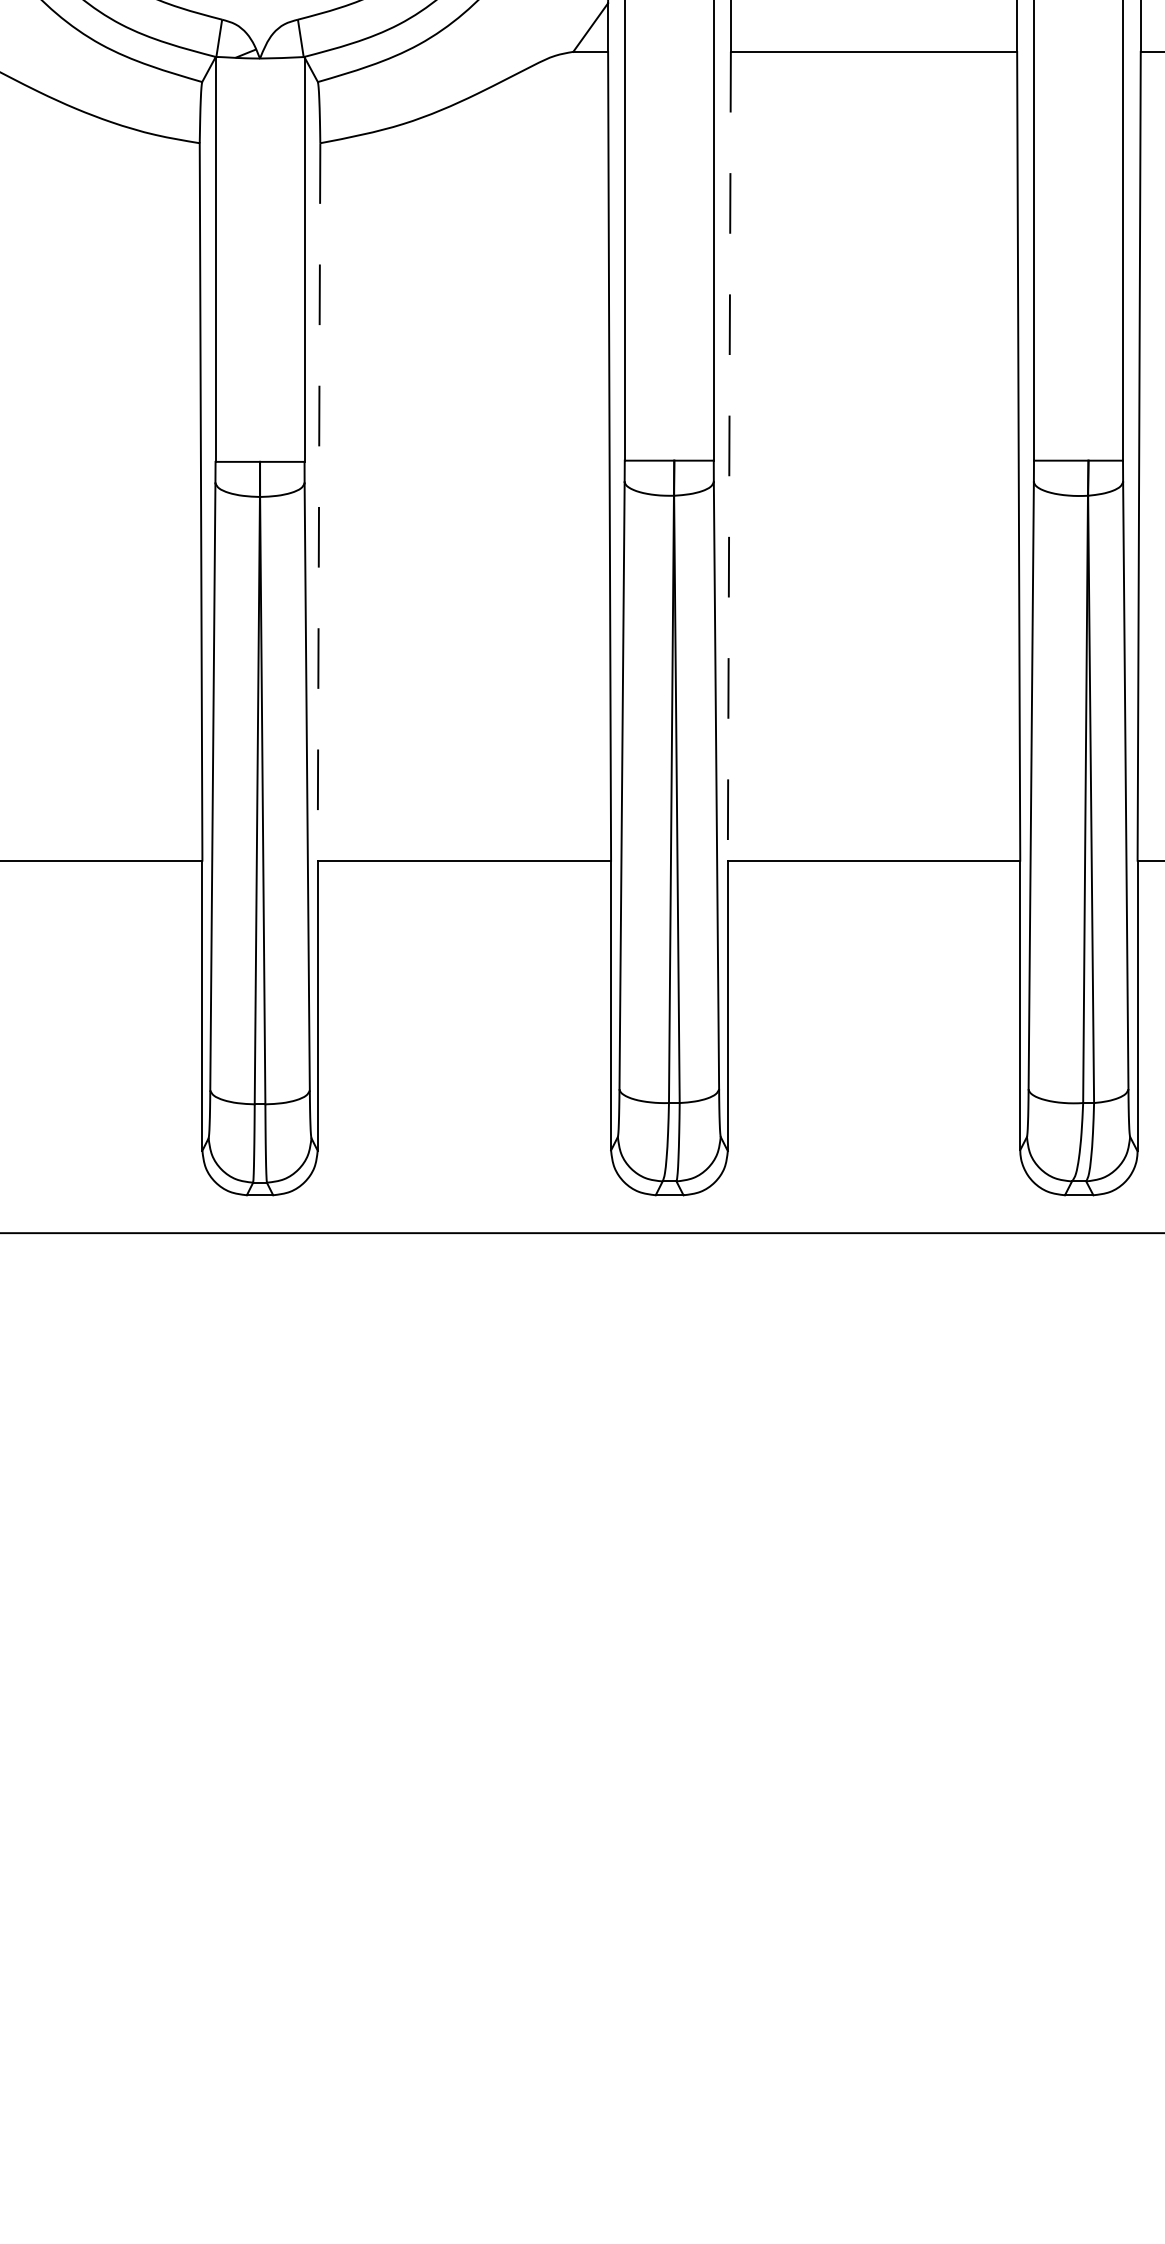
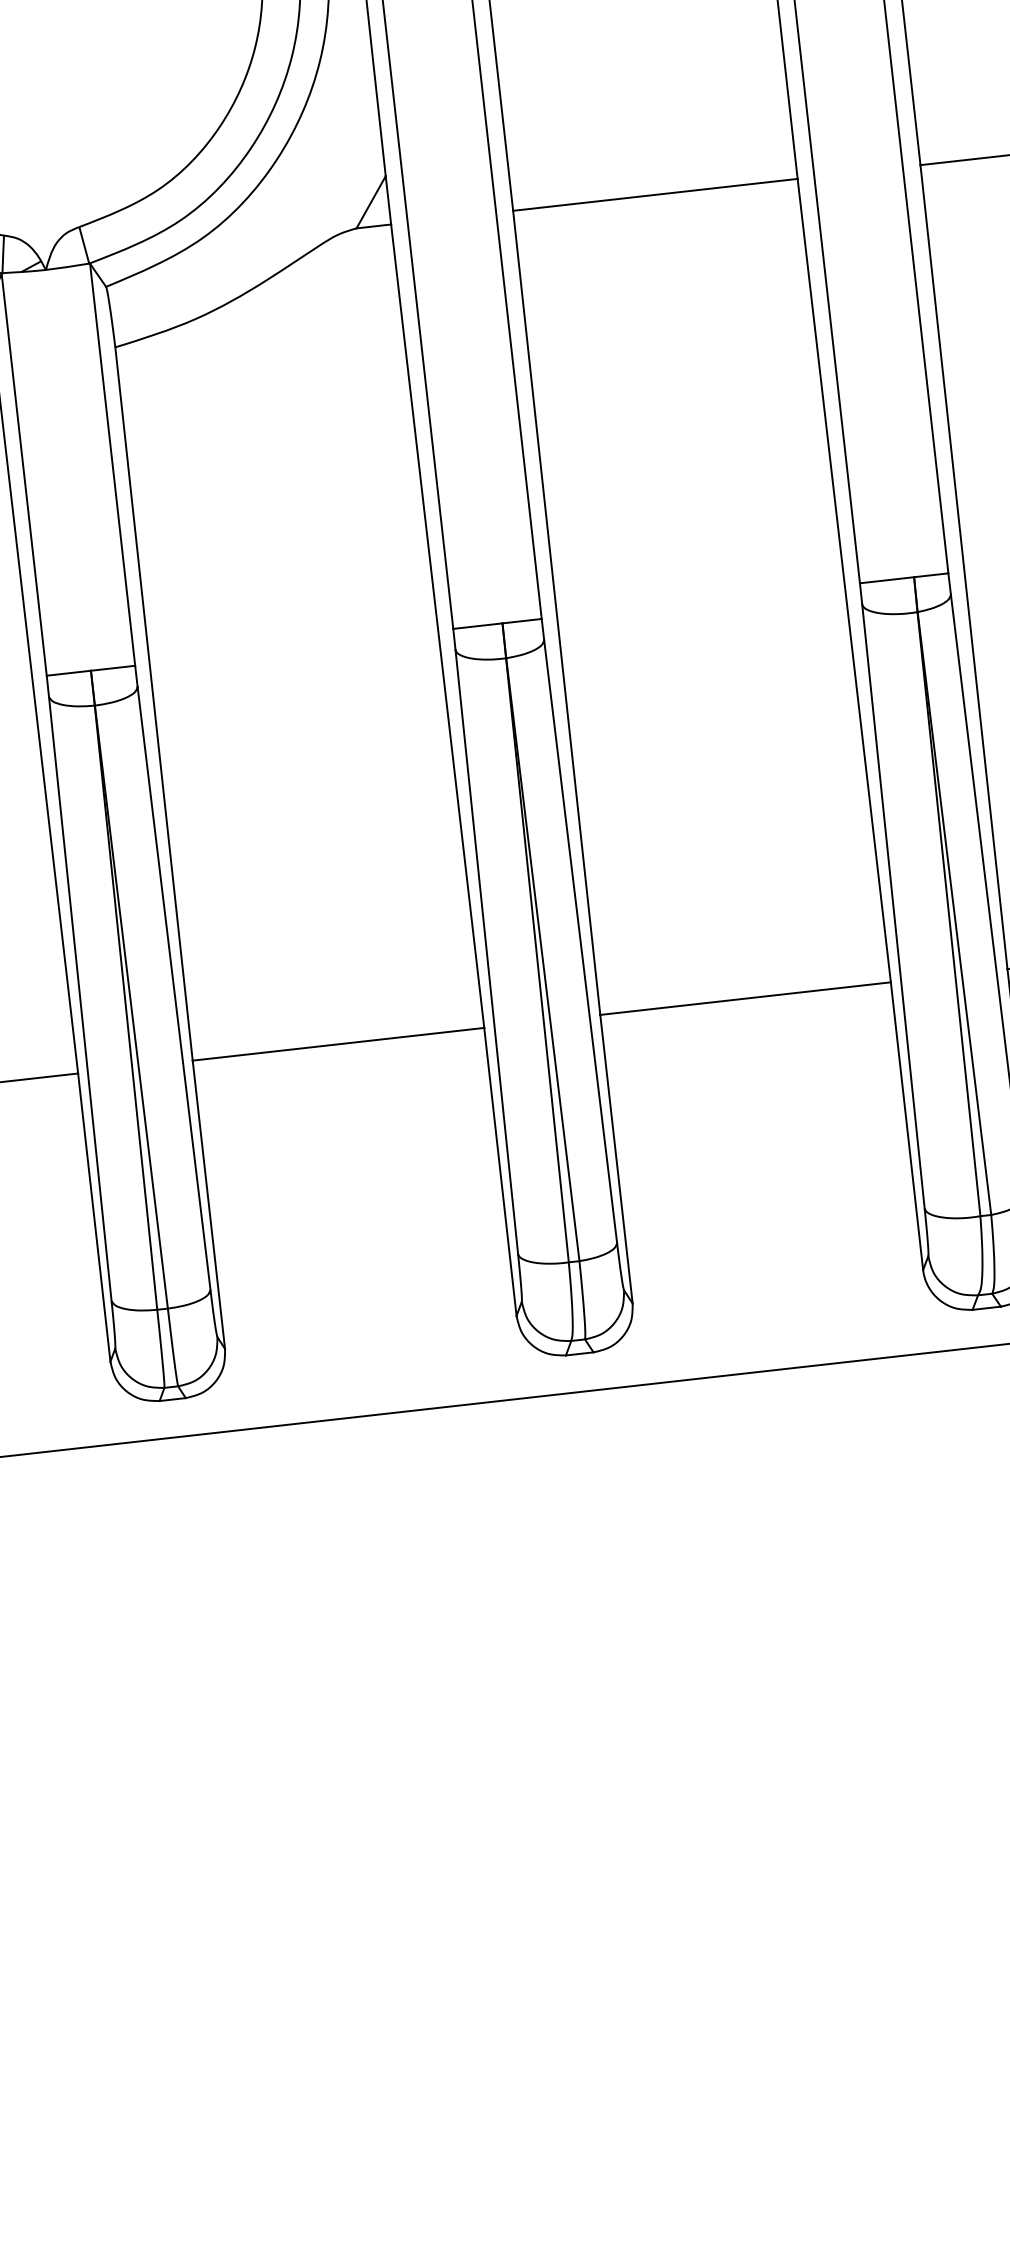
line: (729, 456) -> (556, 613), dashed -> solid
line: (319, 501) -> (154, 703), dashed -> solid

